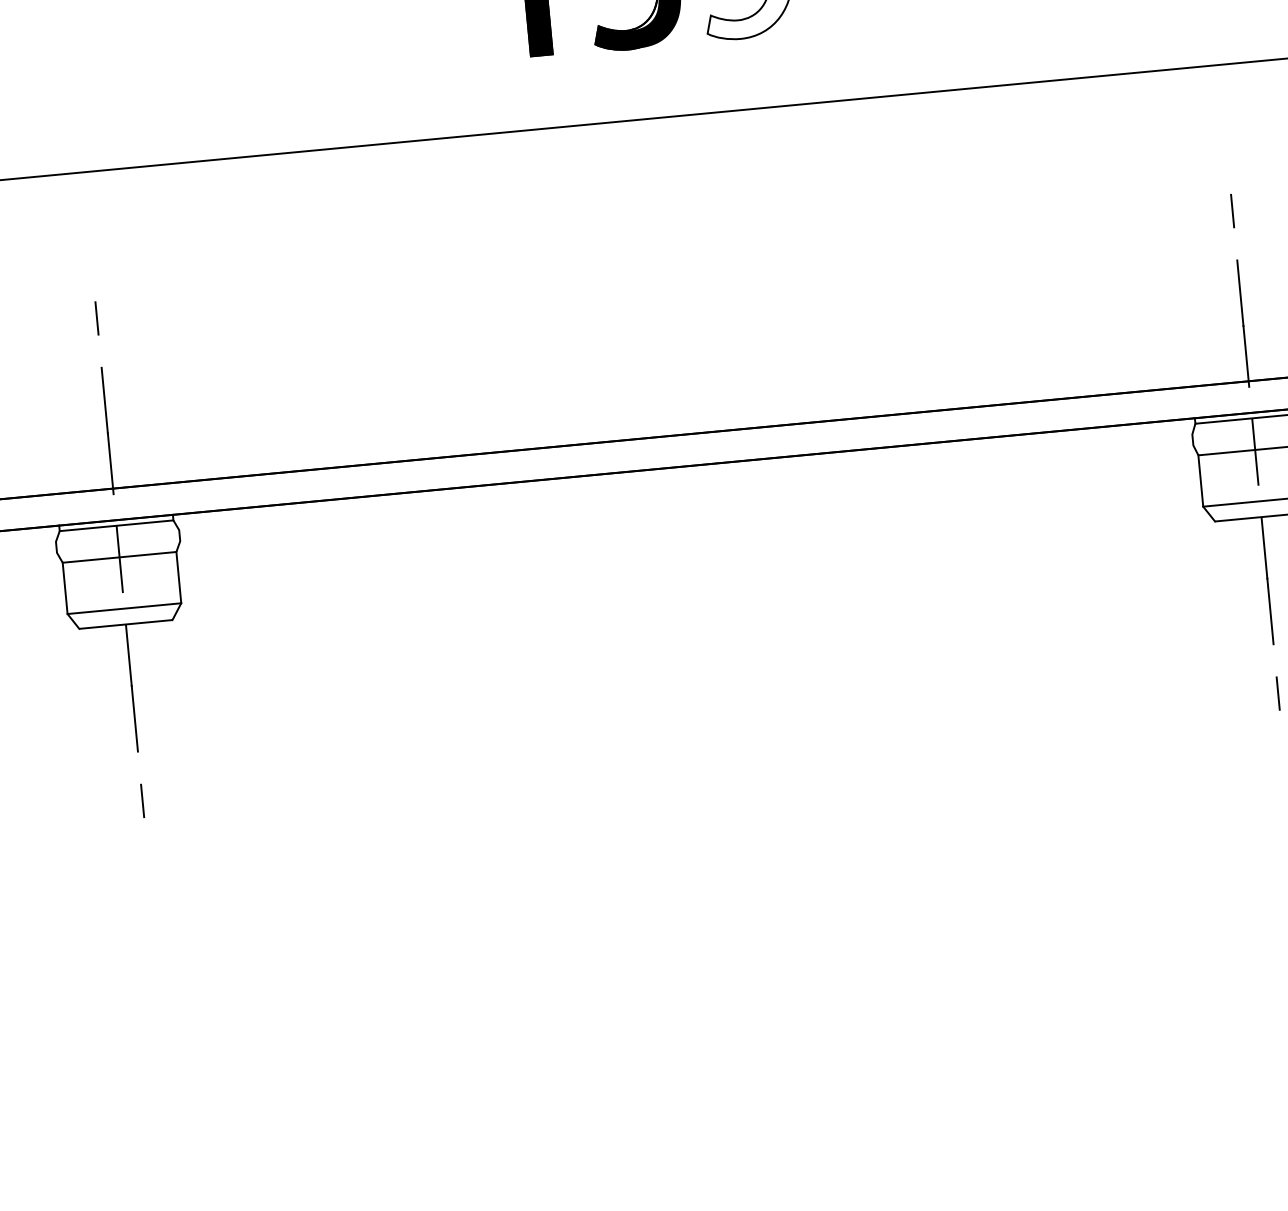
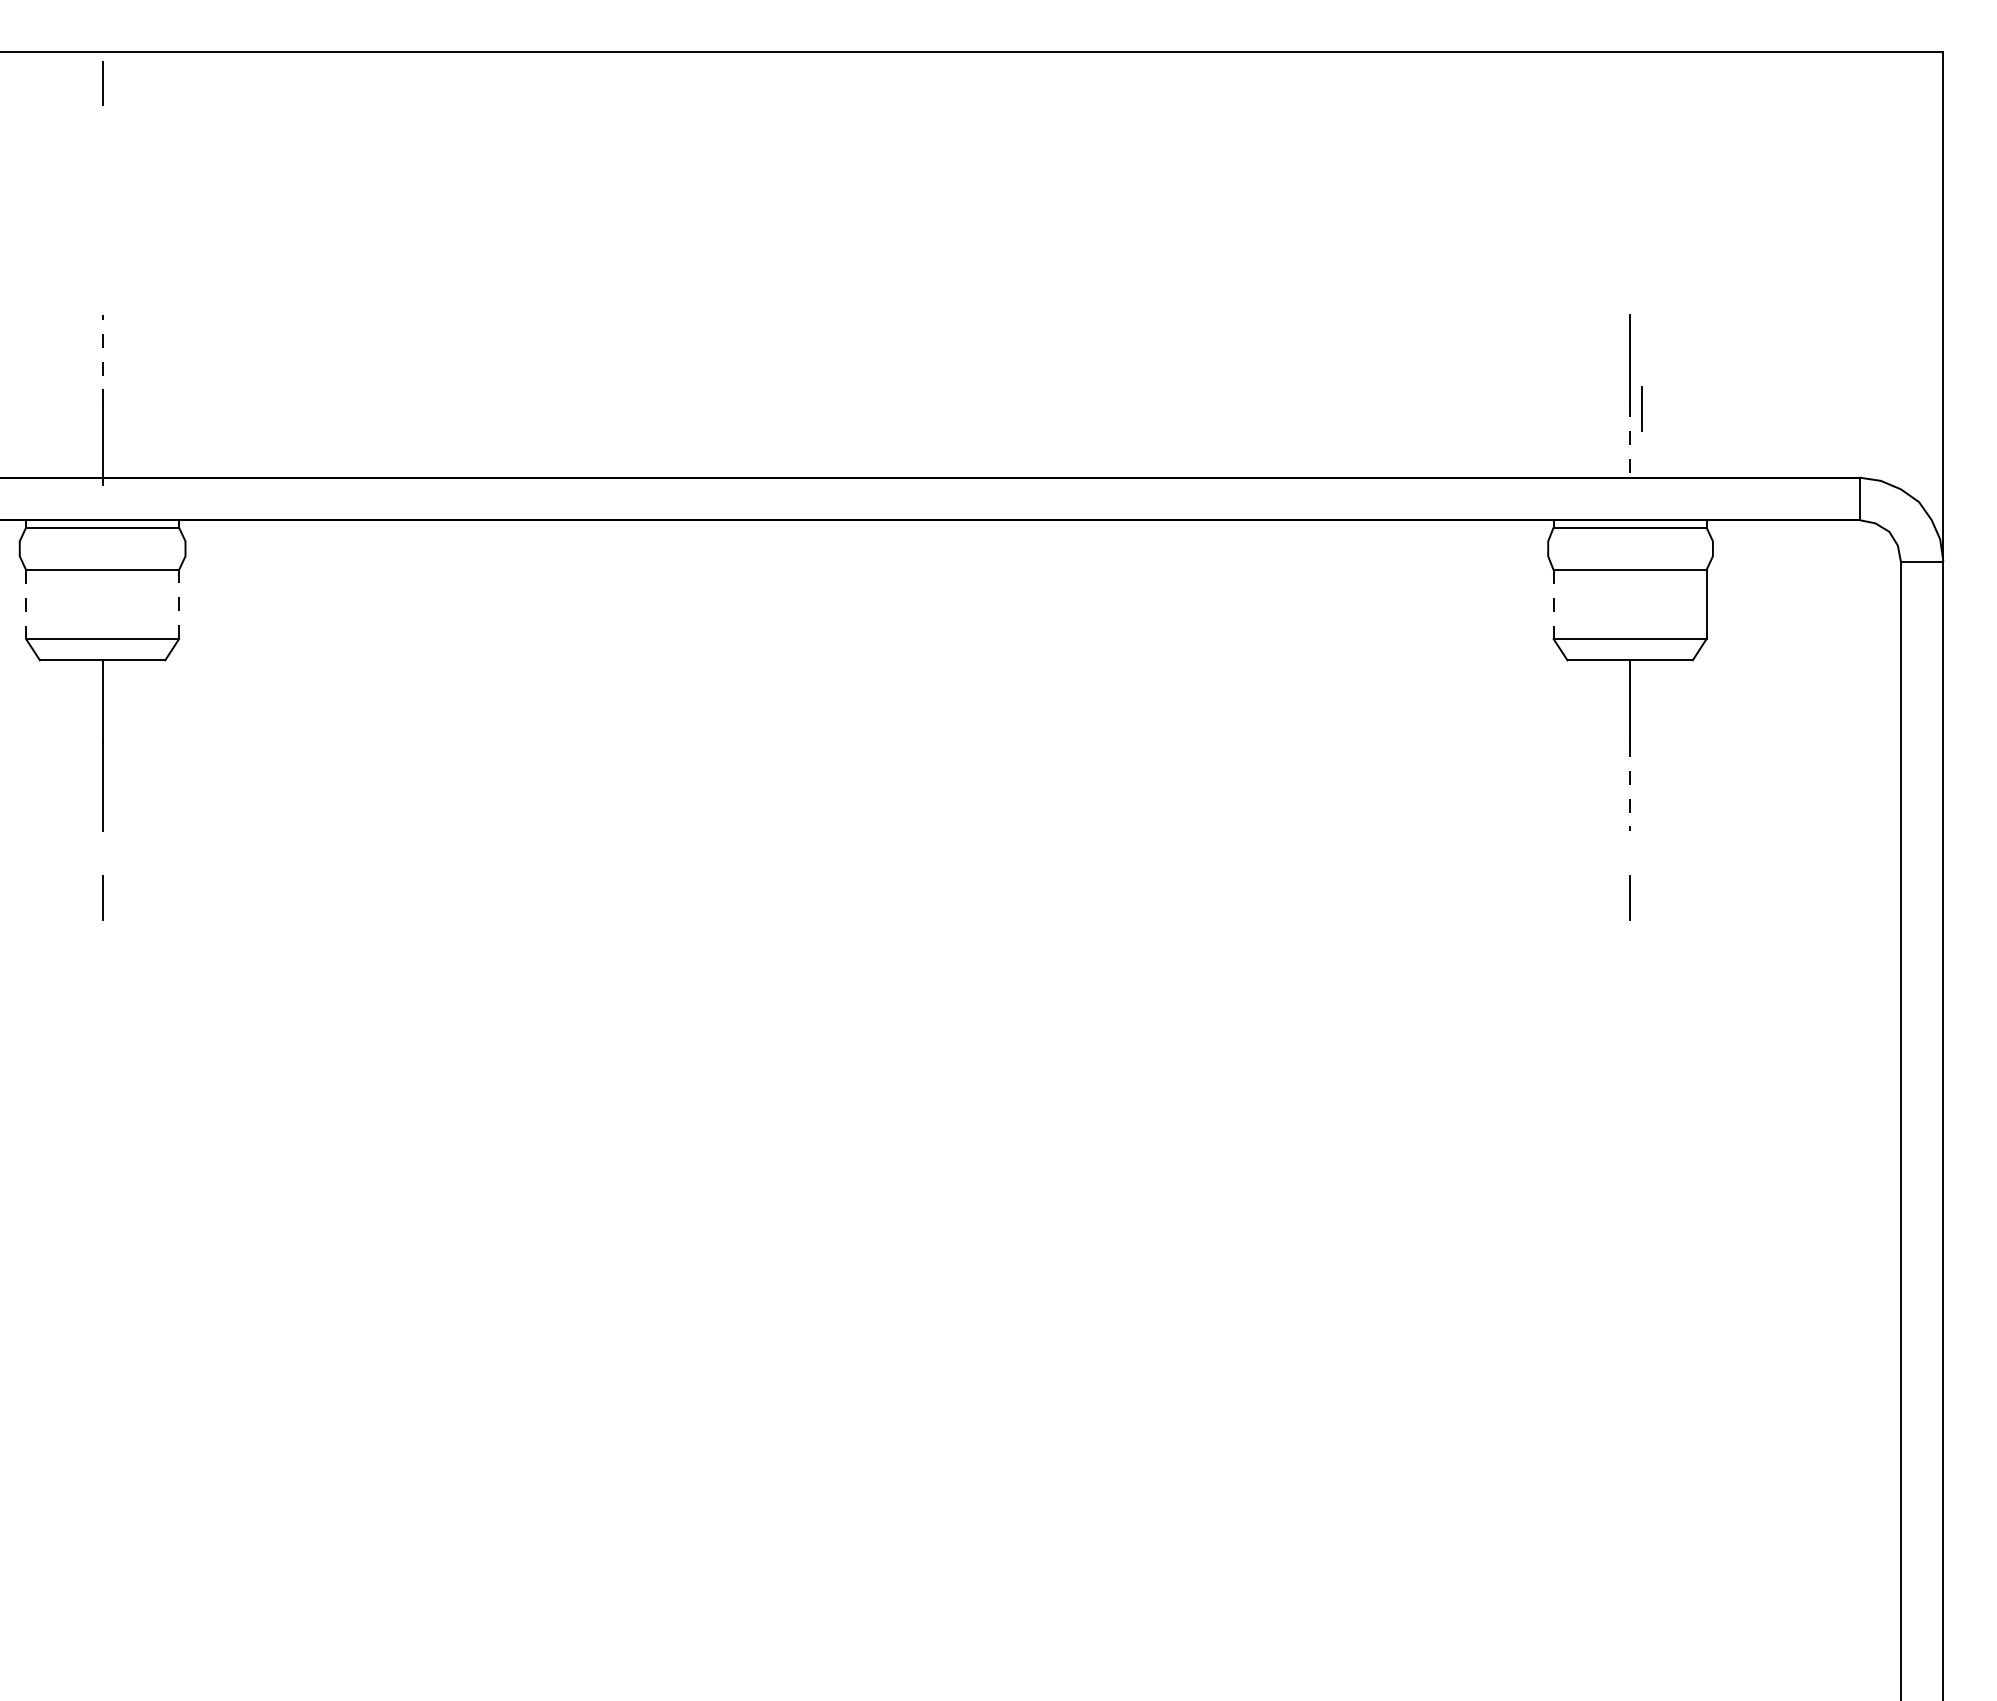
line: (1232, 210) -> (1641, 408), moved
line: (96, 318) -> (102, 83), moved
line: (1246, 356) -> (1630, 444), solid -> dashed
line: (104, 400) -> (102, 358), solid -> dashed
line: (1255, 451) -> (1630, 572), removed
line: (1200, 480) -> (1553, 604), solid -> dashed
line: (119, 559) -> (102, 572), removed
line: (179, 577) -> (179, 604), solid -> dashed
line: (65, 589) -> (26, 605), solid -> dashed
line: (1270, 611) -> (1630, 787), solid -> dashed

